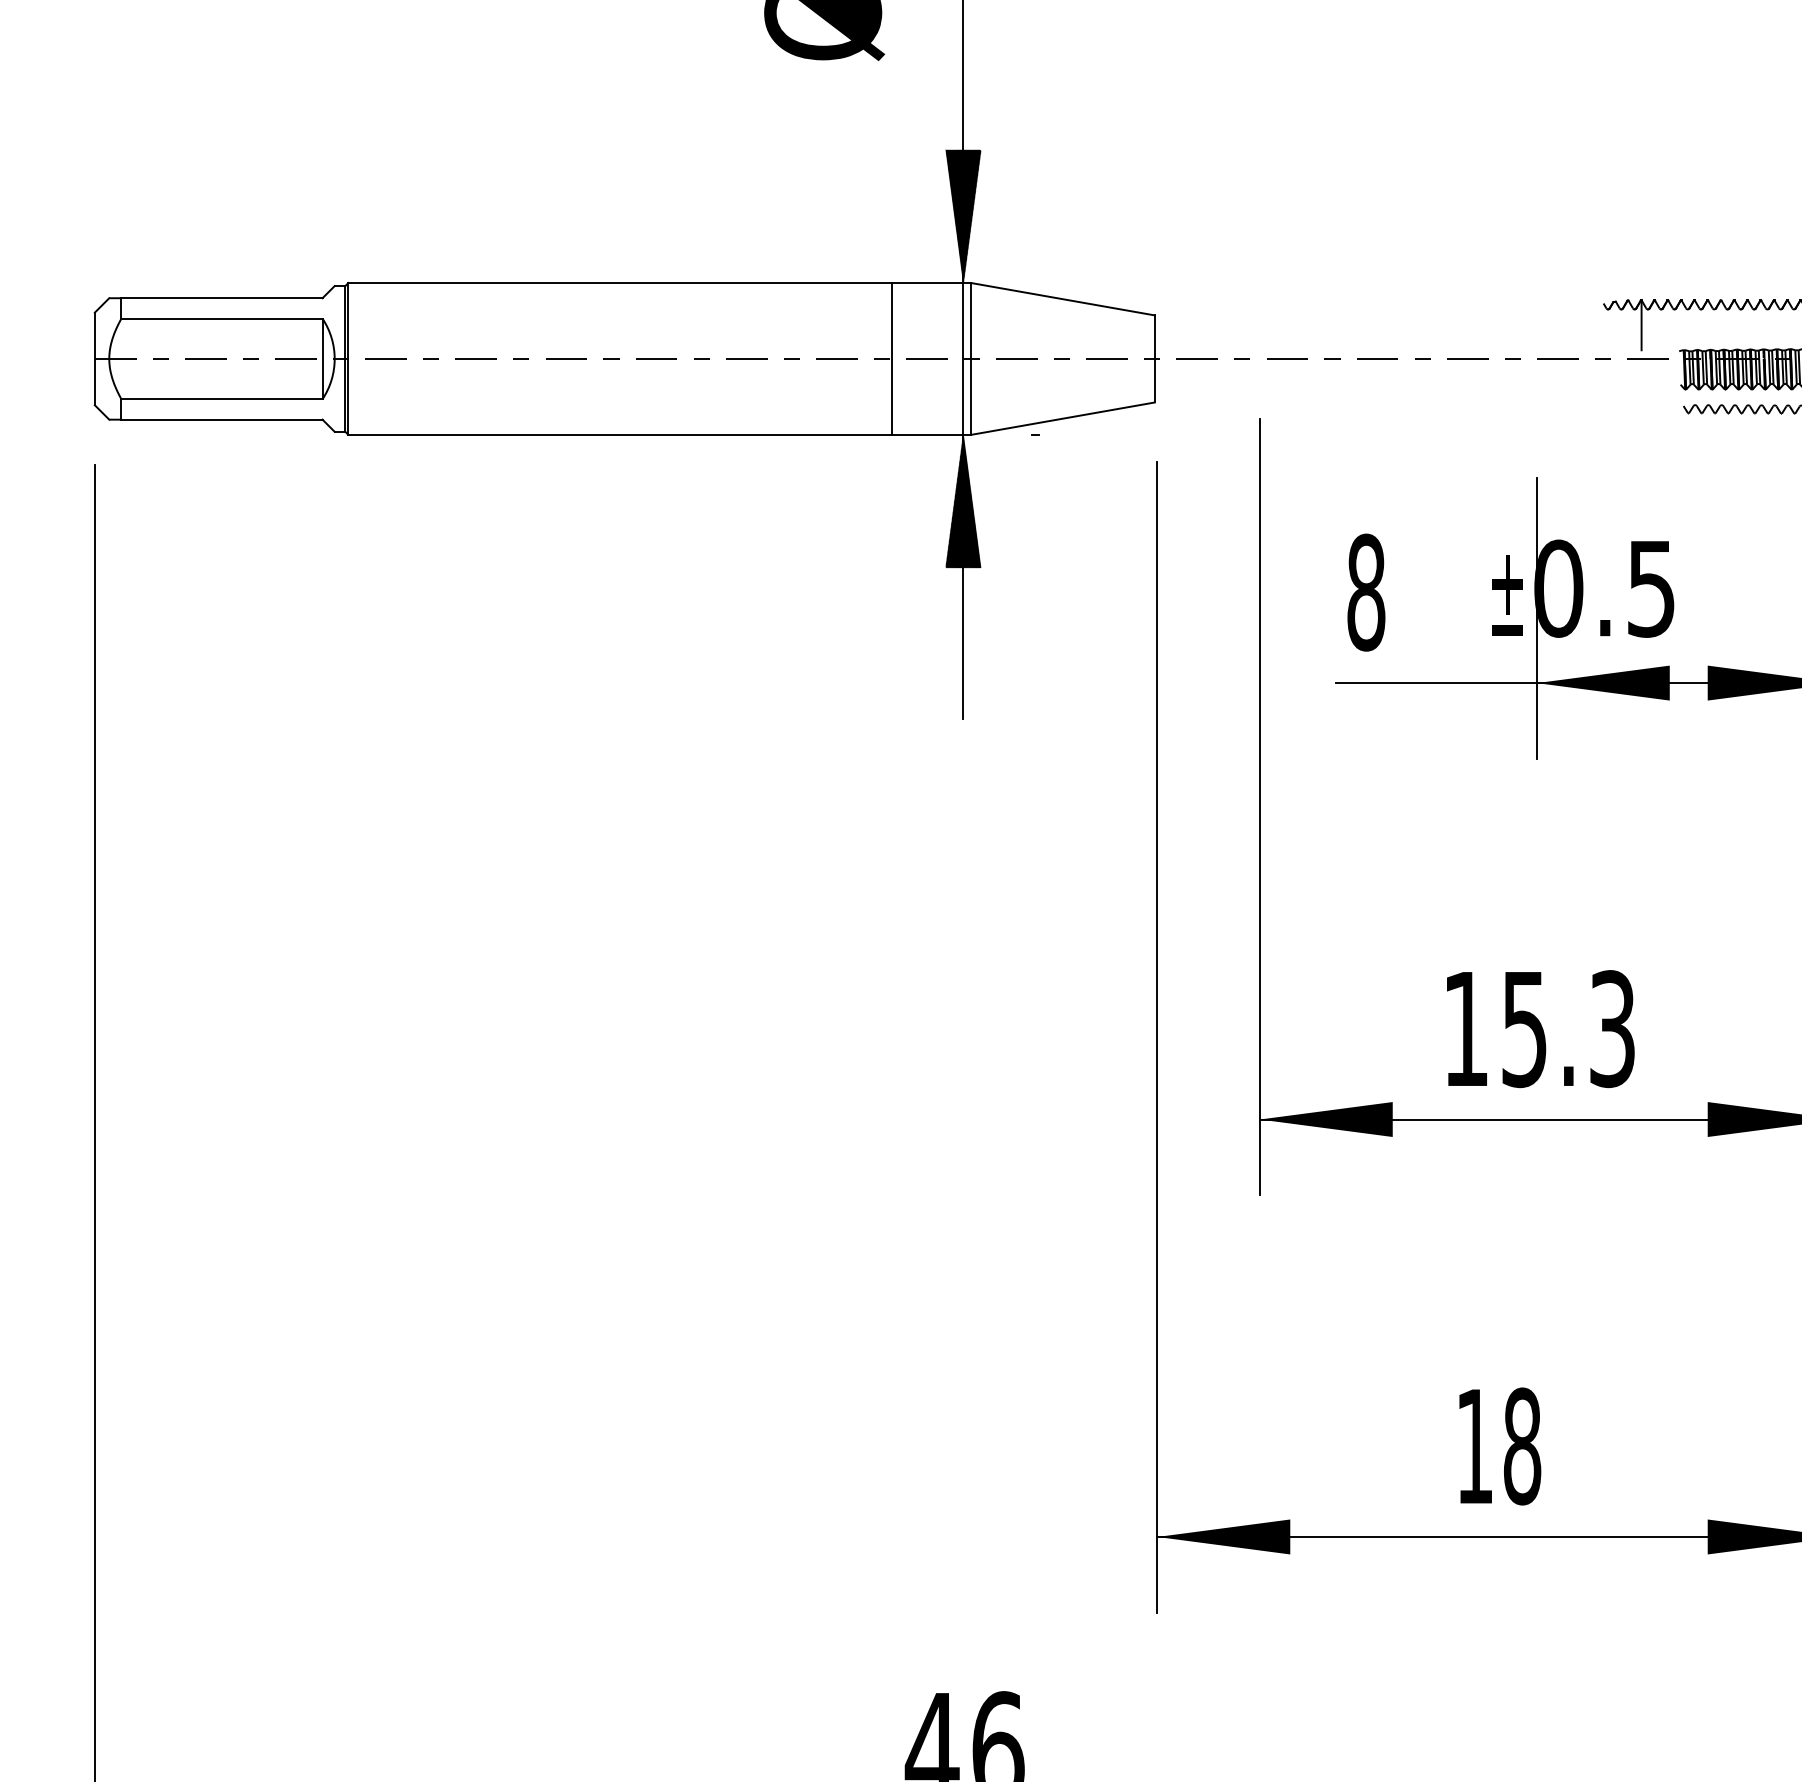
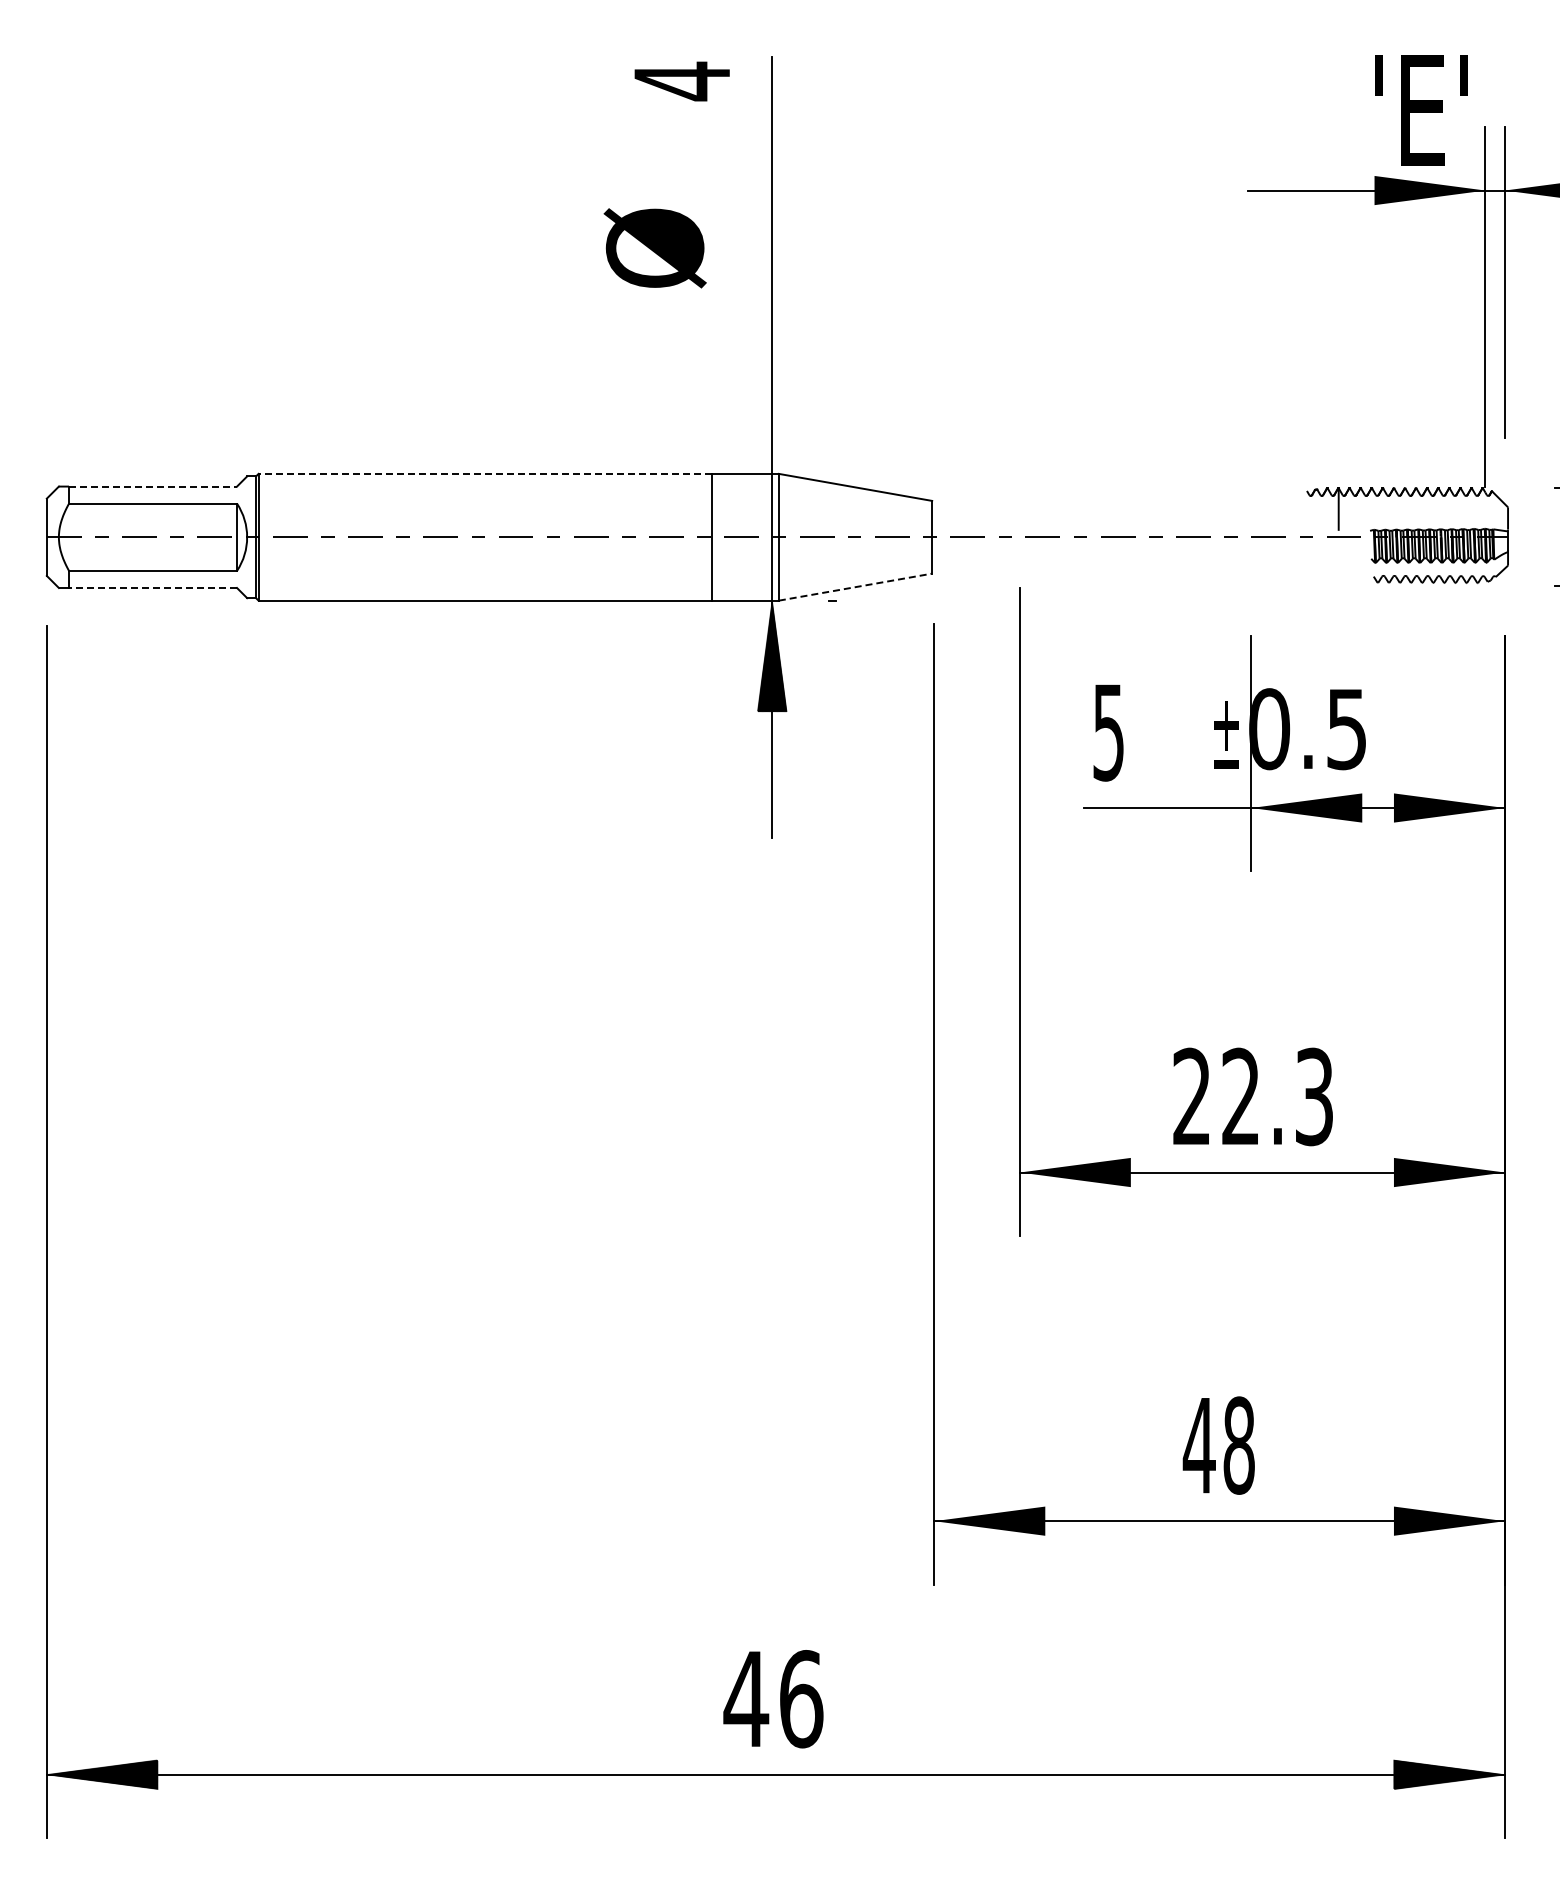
hatch: (962, 215) -> (771, 417), removed
line: (620, 282) -> (485, 473), solid -> dashed
line: (222, 298) -> (153, 486), solid -> dashed
line: (1063, 419) -> (855, 587), solid -> dashed
line: (222, 420) -> (153, 588), solid -> dashed
text: (1365, 592) -> (1108, 732), 8 -> 5
text: (1494, 1028) -> (1215, 1096), 15.3 -> 22.3
text: (1473, 1446) -> (1198, 1445), 18 -> 48

